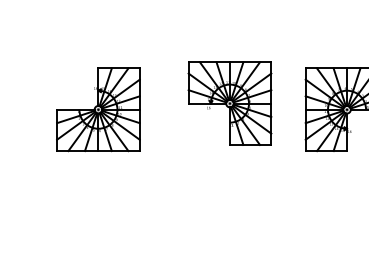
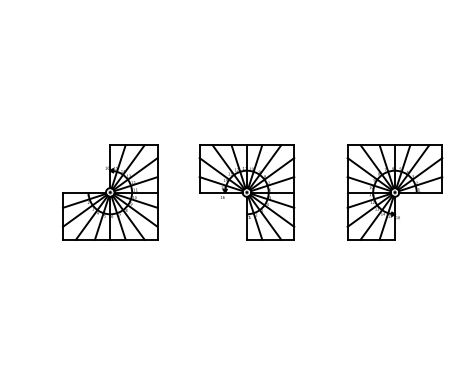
part: (229, 103) -> (246, 192), moved

